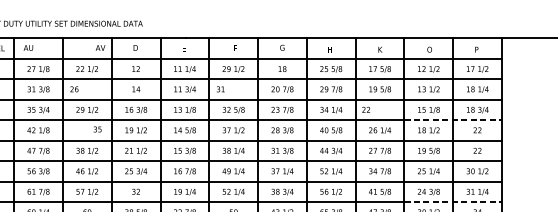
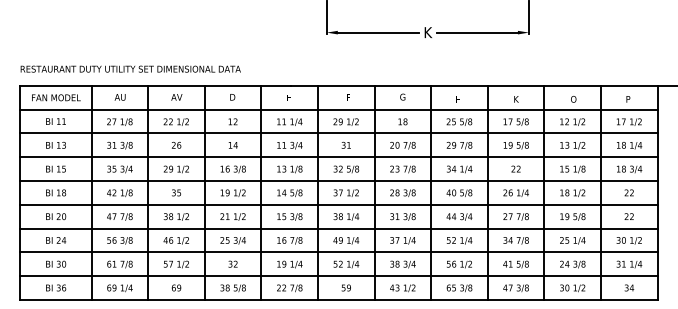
text: (27, 48) -> (119, 97), moved
text: (100, 48) -> (176, 97), moved
text: (74, 88) -> (176, 144), moved
text: (220, 88) -> (345, 144), moved
text: (365, 109) -> (515, 168), moved
line: (453, 120) -> (601, 181), dashed -> solid
text: (97, 129) -> (176, 192), moved
line: (453, 202) -> (601, 276), dashed -> solid

